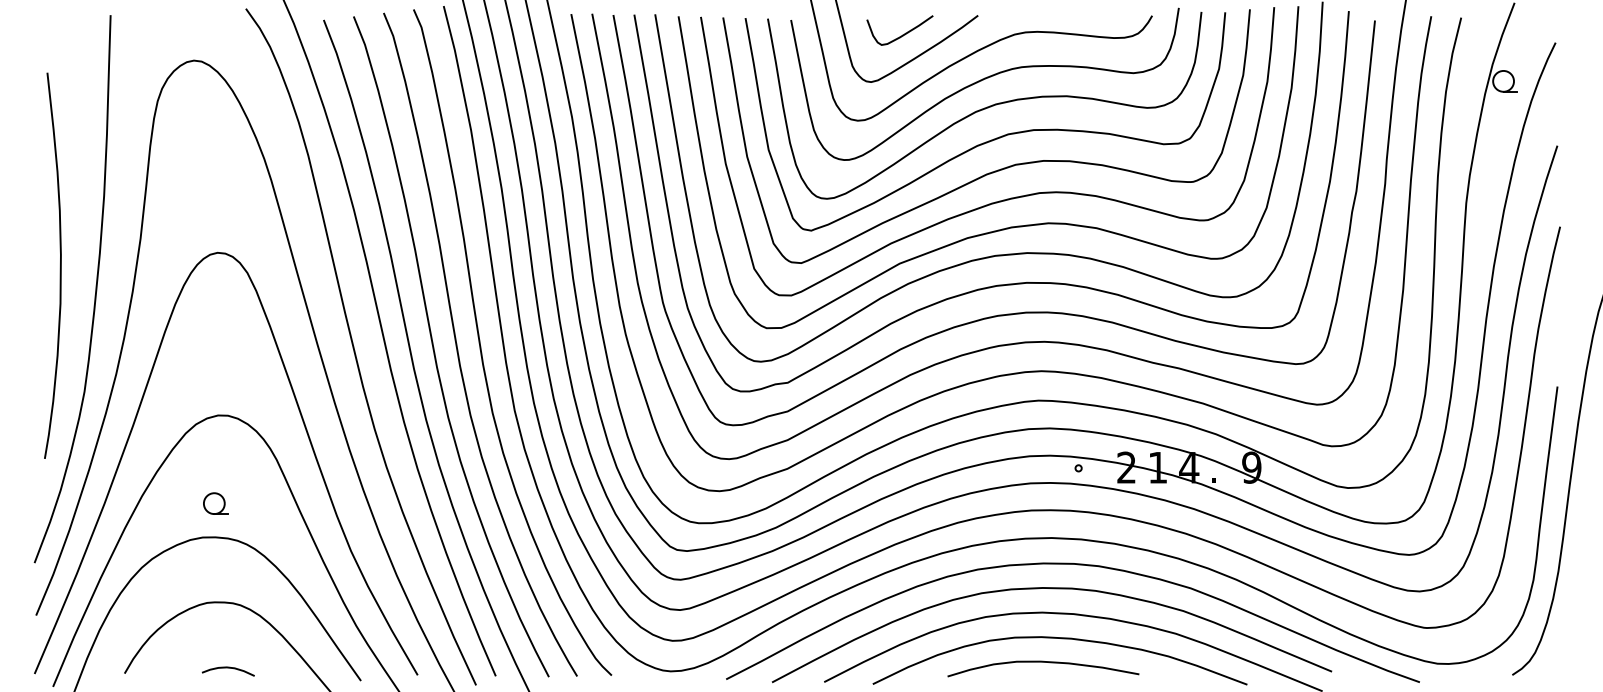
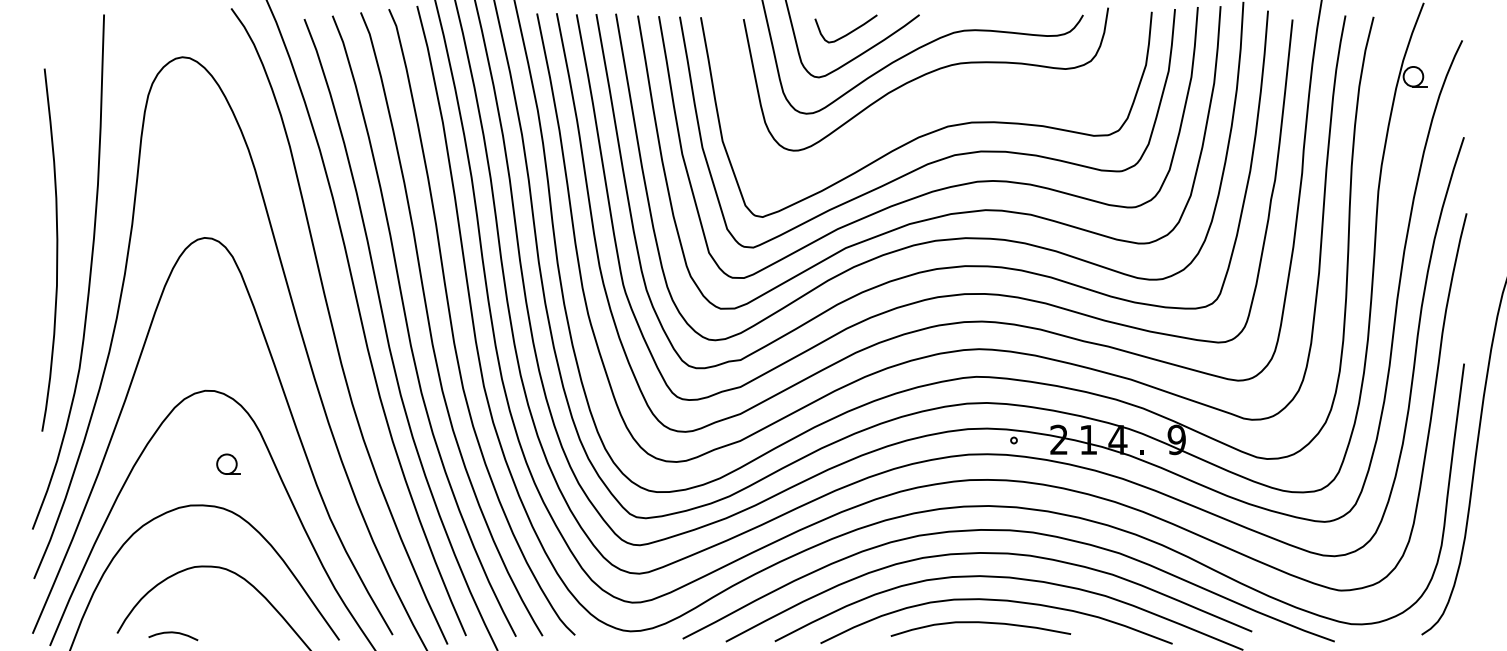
curve: (984, 107) -> (925, 101), removed
part: (215, 503) -> (228, 464), moved
curve: (227, 668) -> (172, 633), moved

